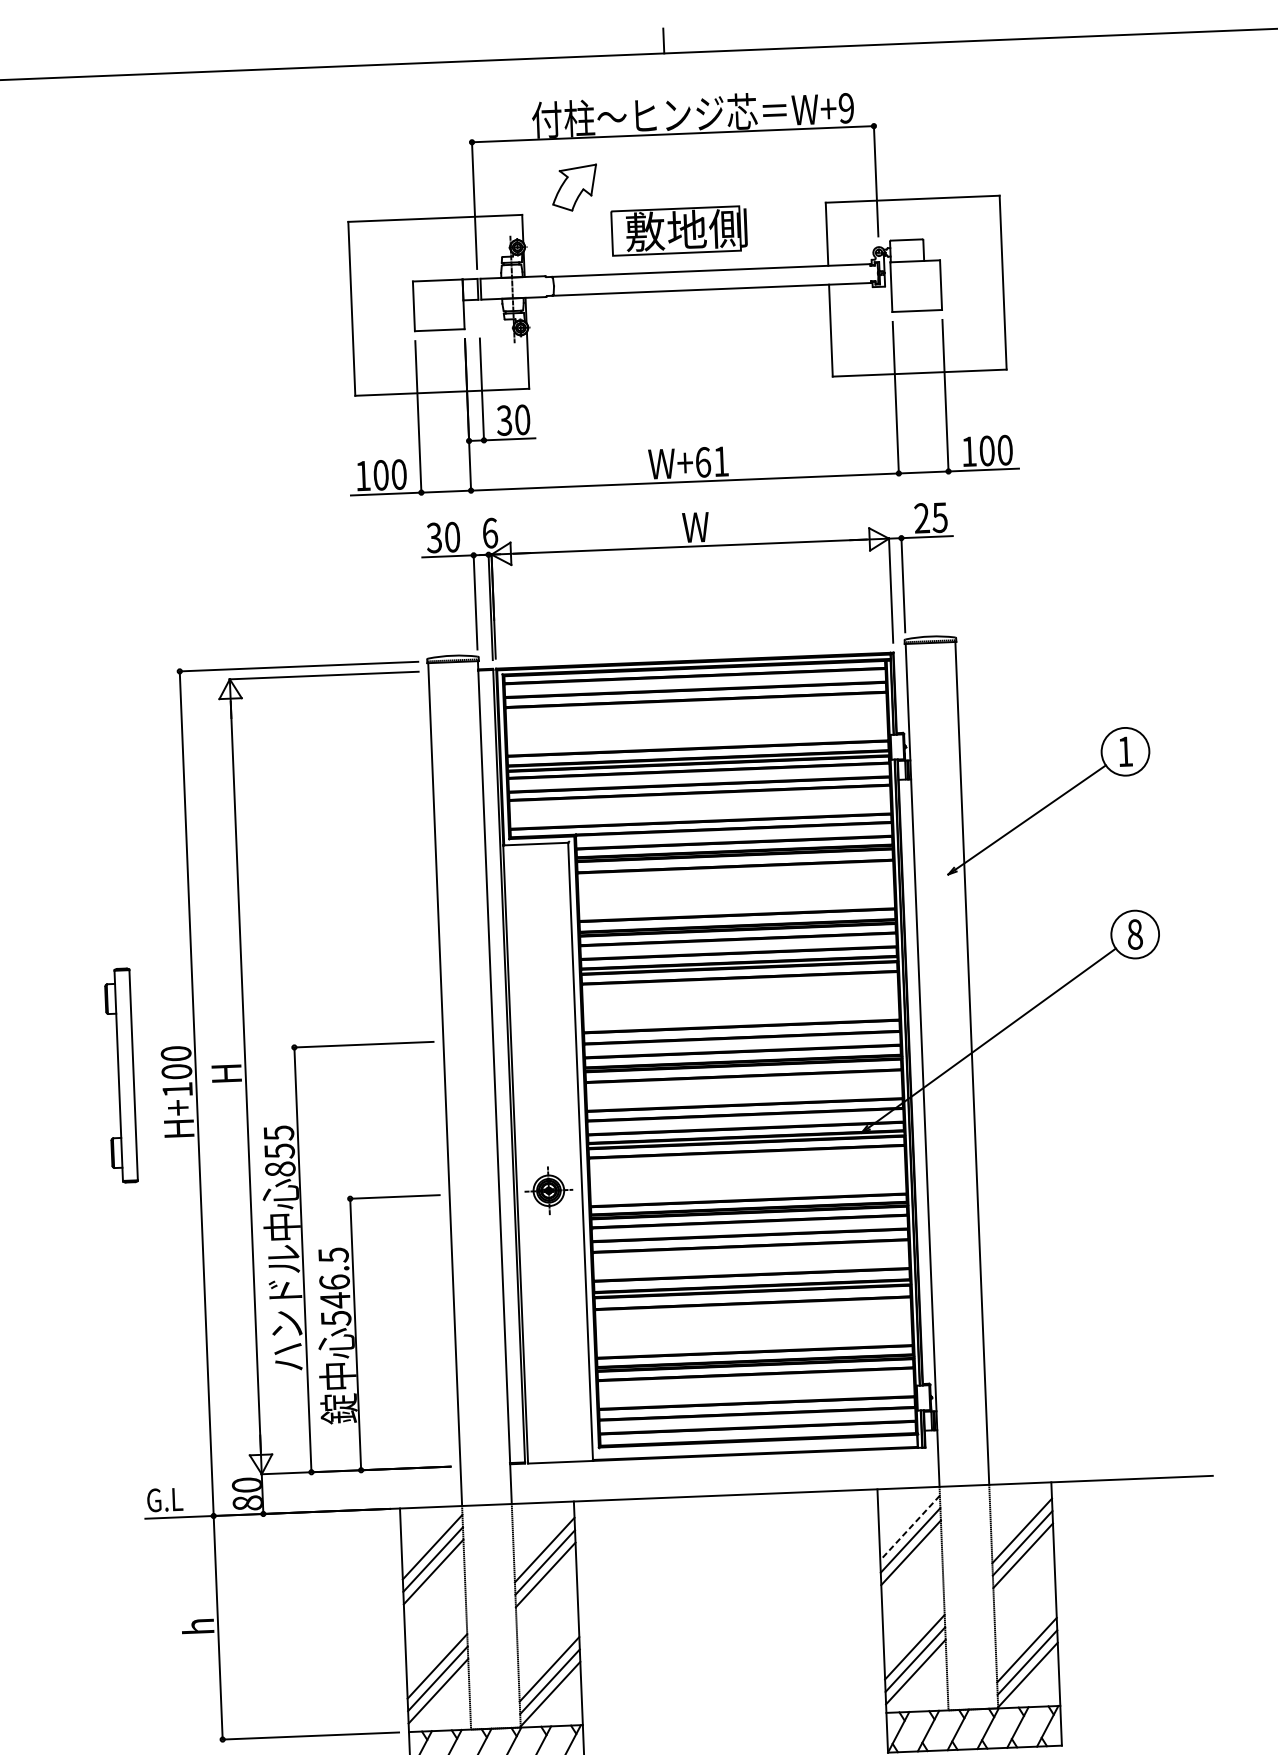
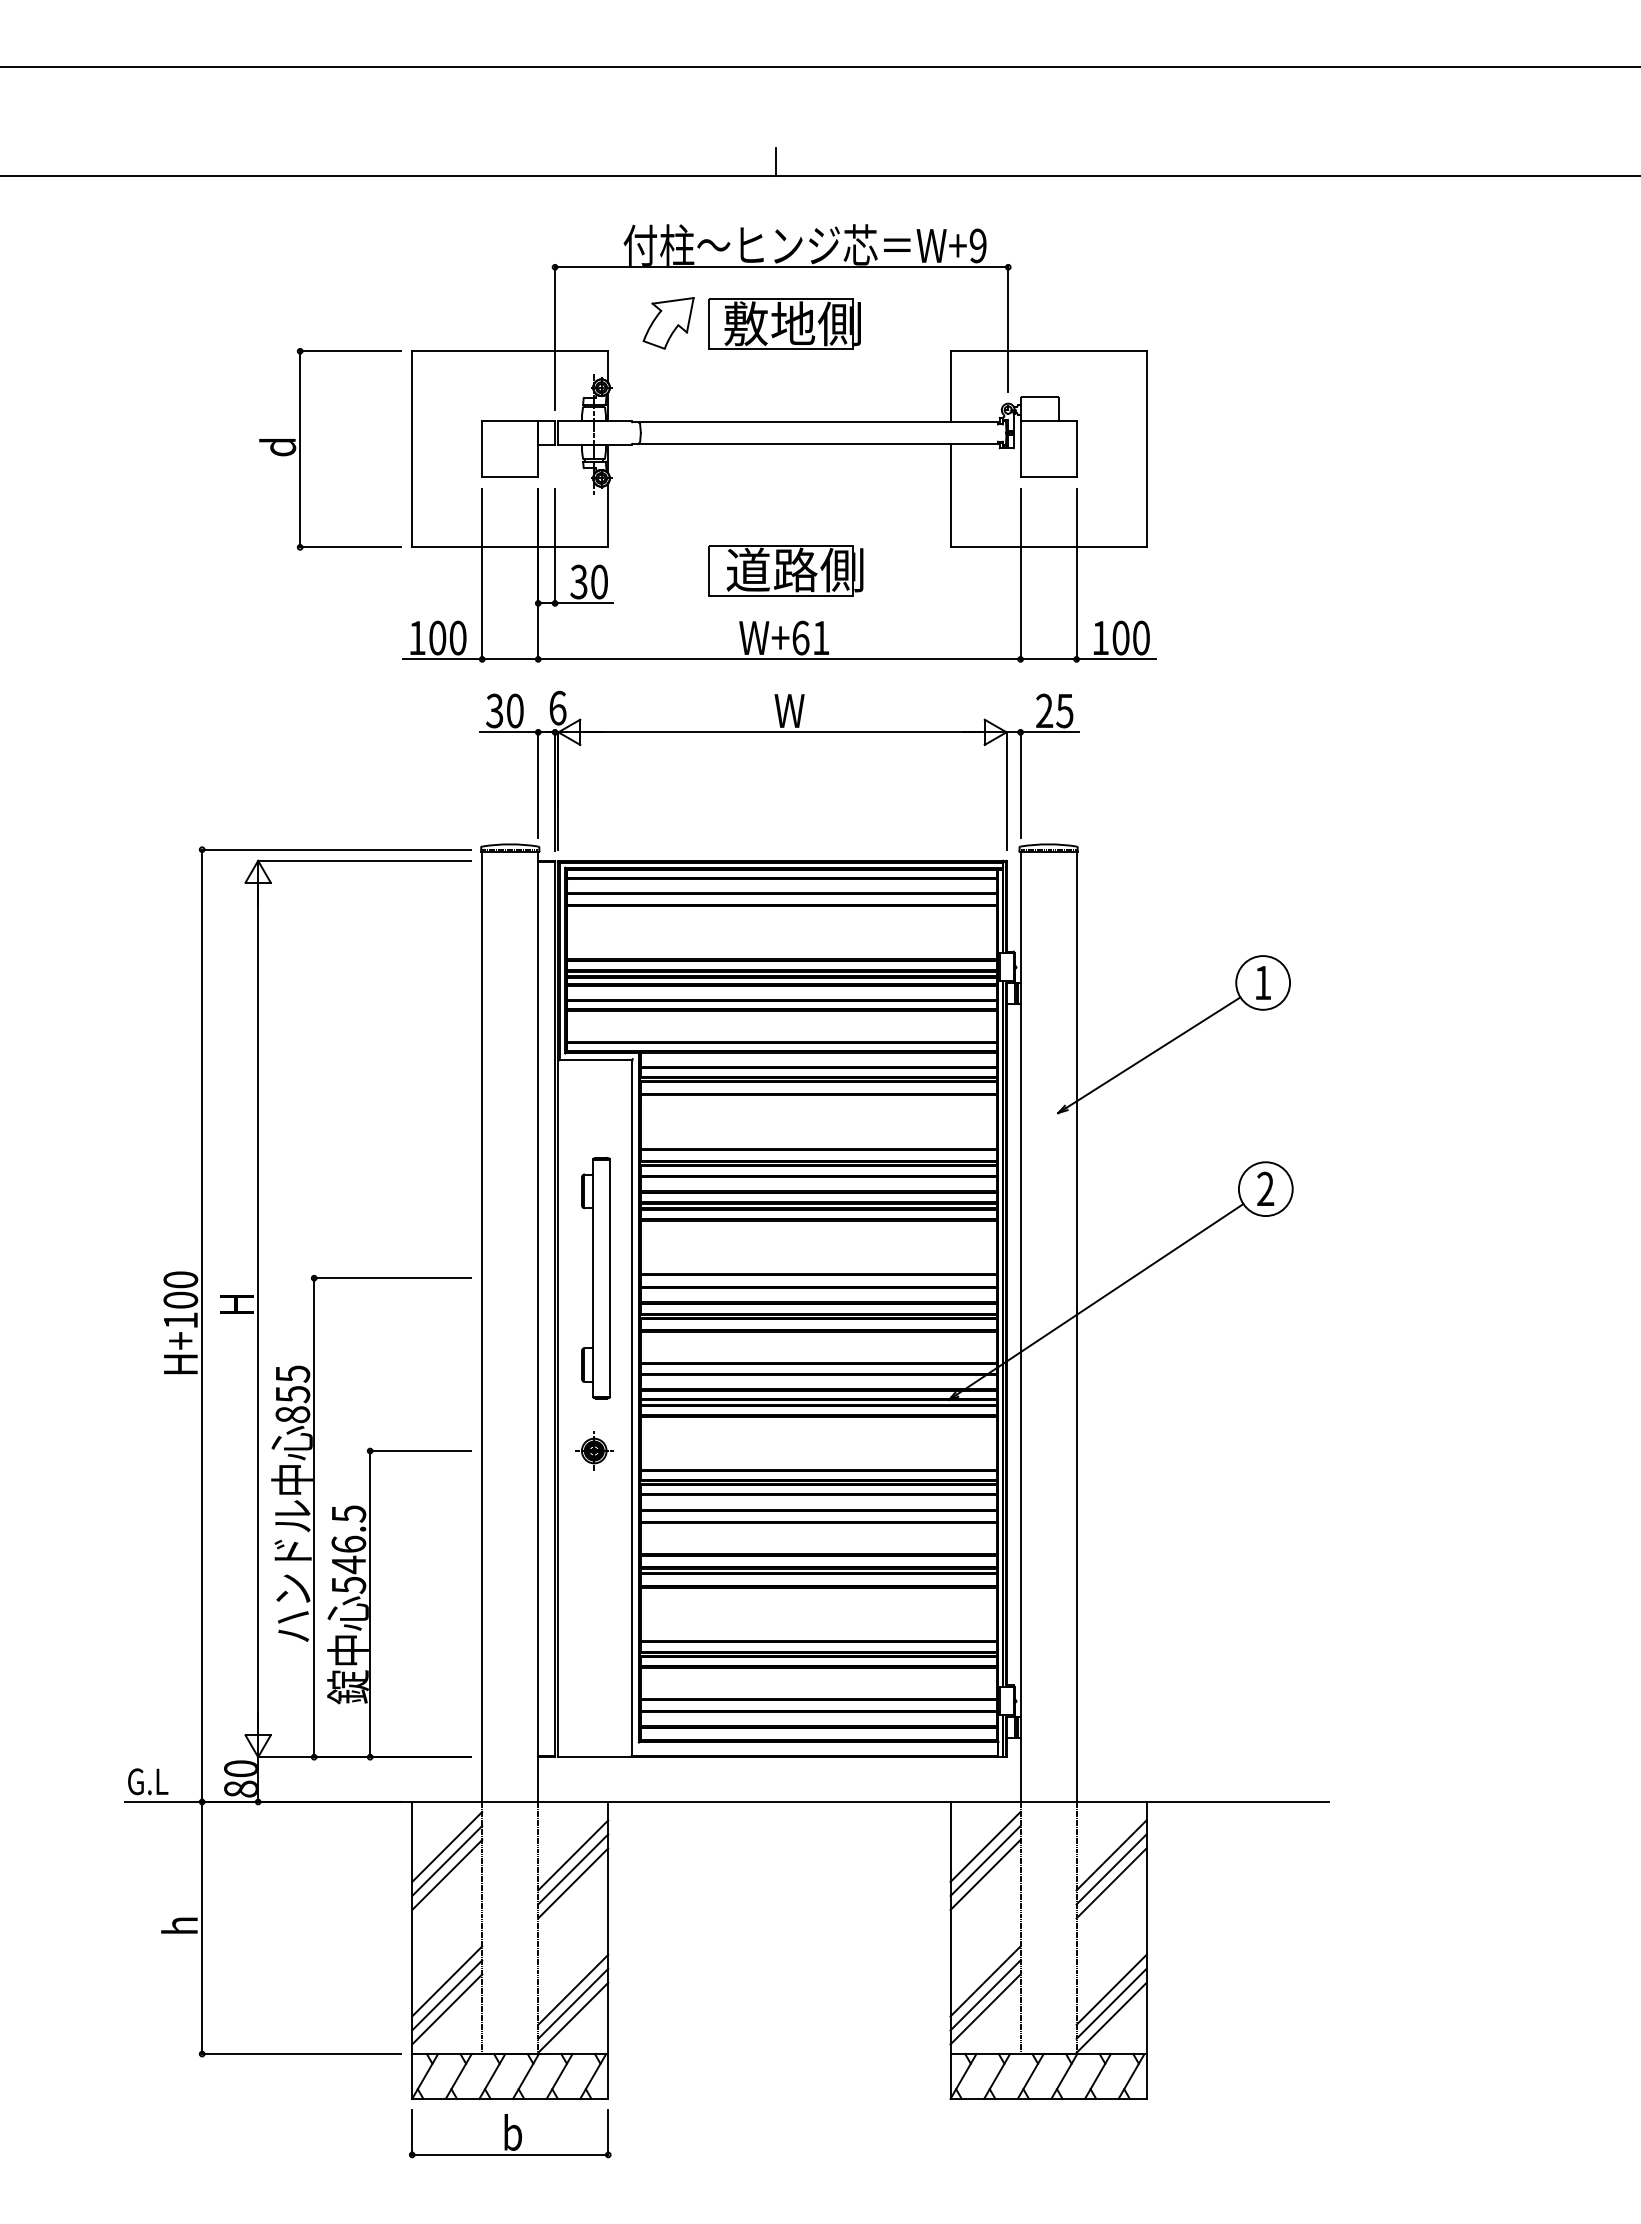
part: (679, 230) -> (784, 323), moved
part: (252, 312) -> (300, 449), added
part: (687, 403) -> (785, 570), added
text: (1134, 934) -> (1265, 1188), 8 -> 2
part: (120, 1076) -> (595, 1278), moved
part: (549, 1190) -> (594, 1450), size x0.71
line: (910, 1527) -> (985, 1846), dashed -> solid

